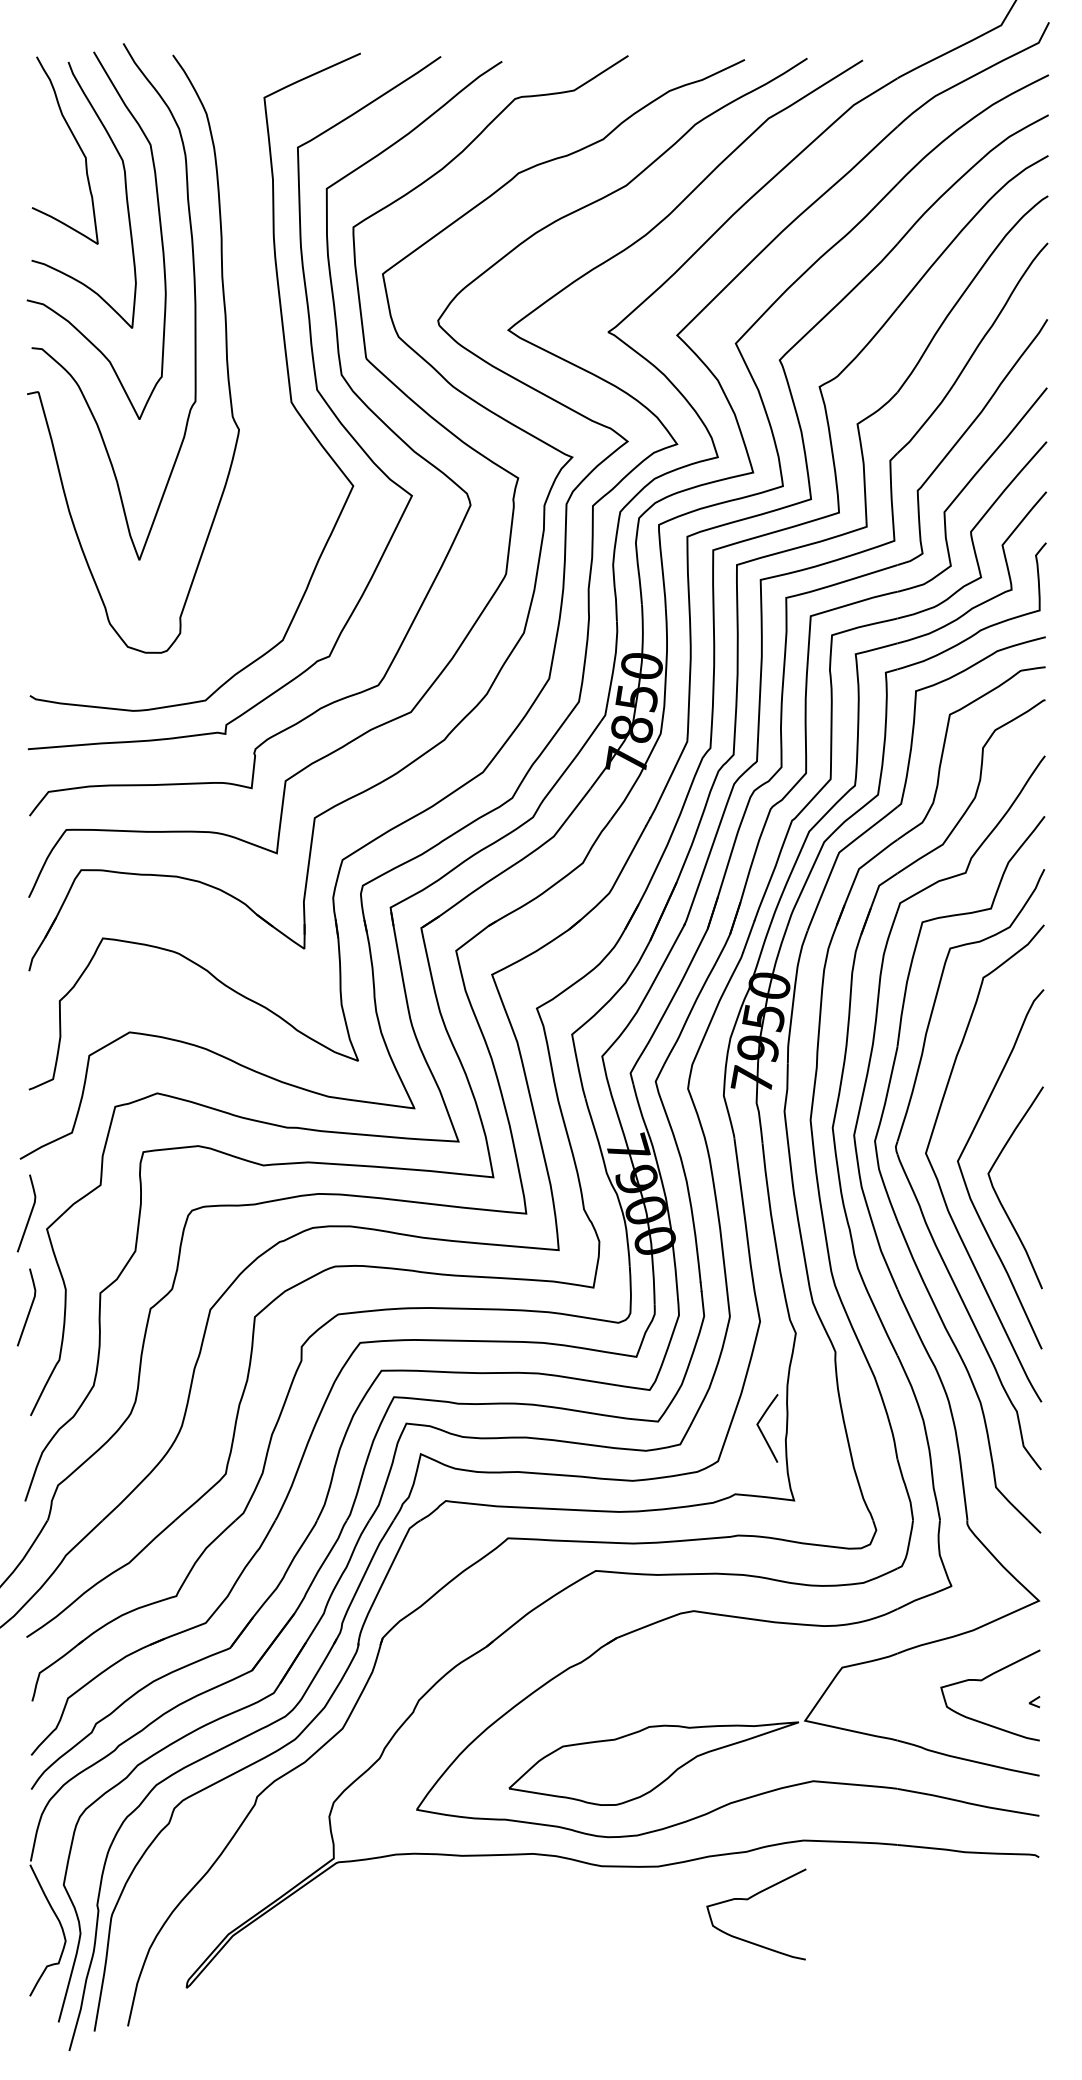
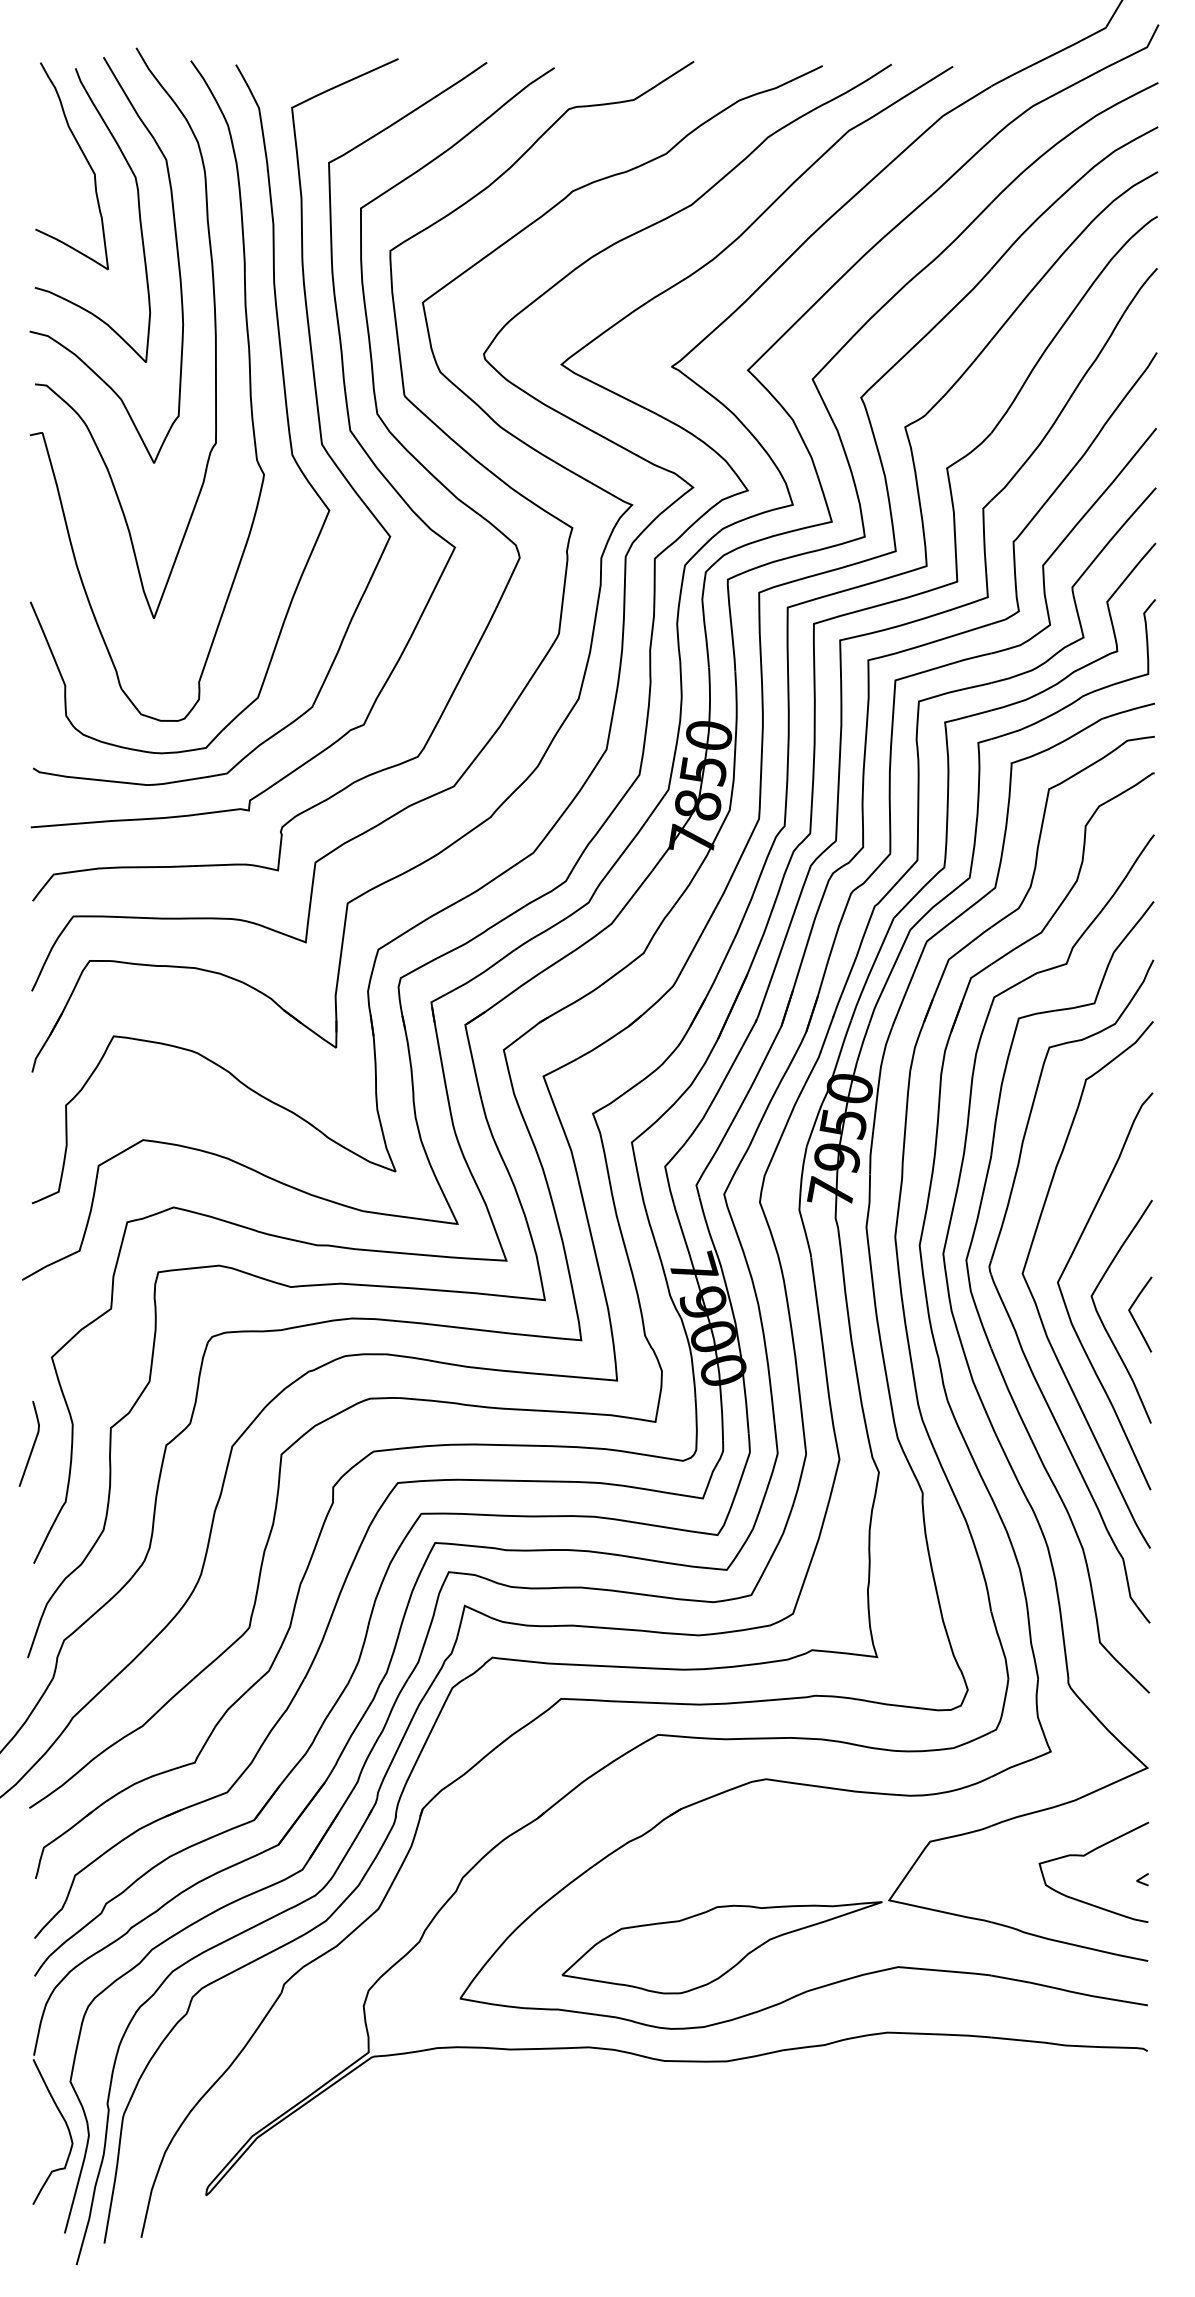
curve: (257, 362) -> (284, 400), added
line: (29, 1214) -> (32, 1341), removed
curve: (762, 1431) -> (1134, 1318), moved
curve: (749, 1899) -> (827, 2097), removed

